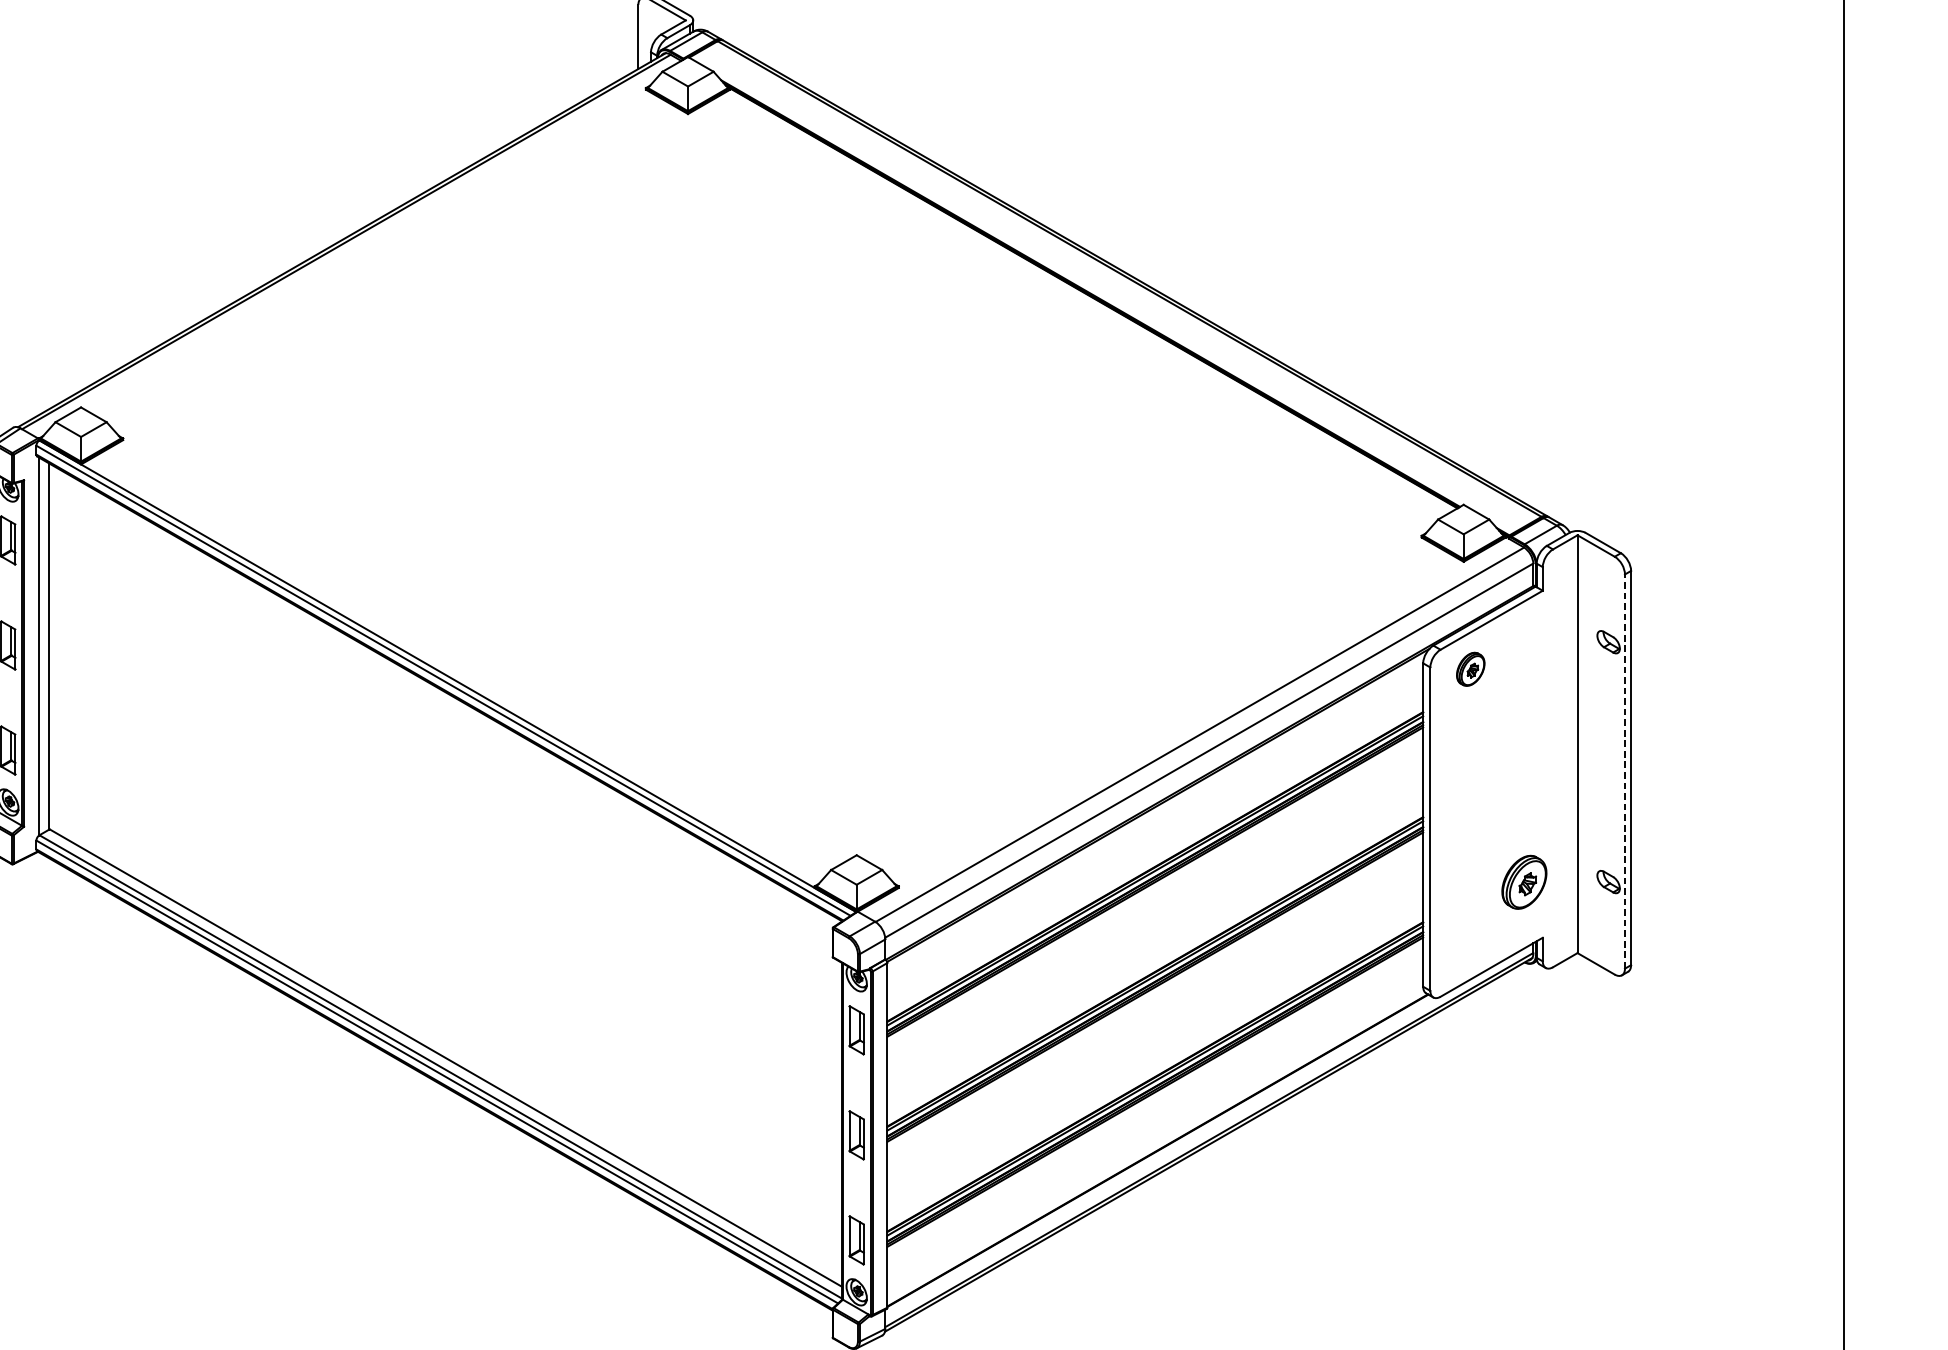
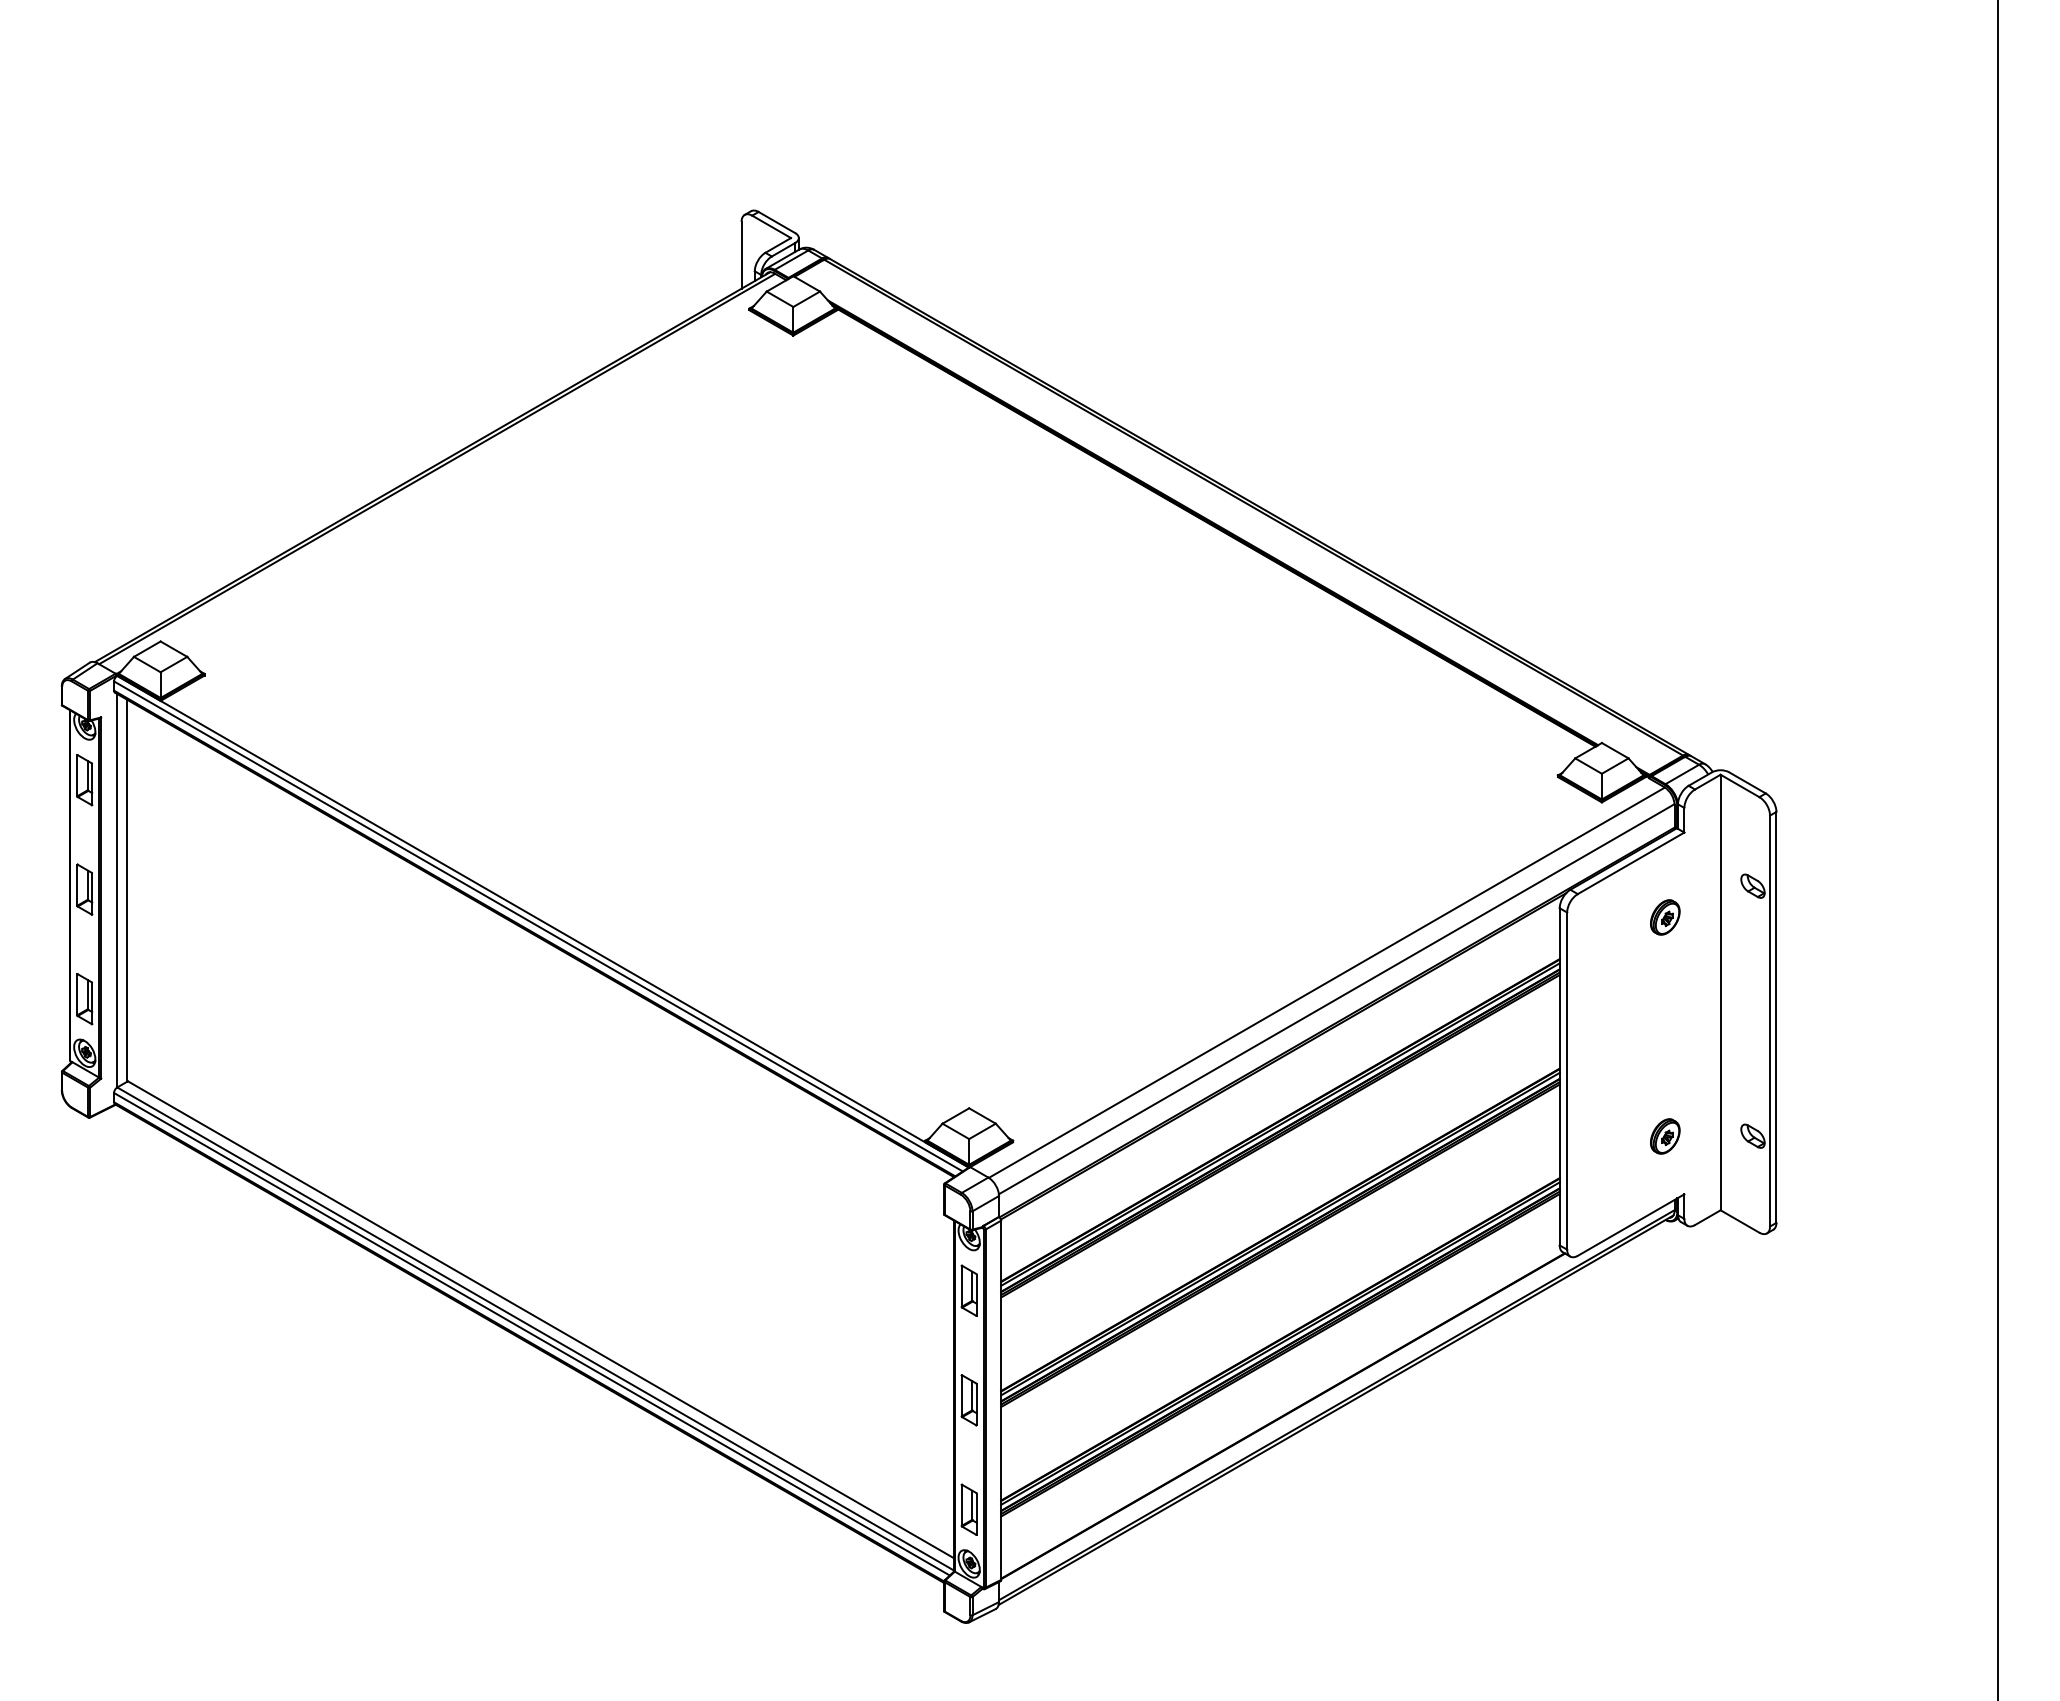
part: (1470, 669) -> (1665, 917), moved
line: (1625, 771) -> (1770, 1020), dashed -> solid
part: (1524, 882) -> (1665, 1136), size x0.62

